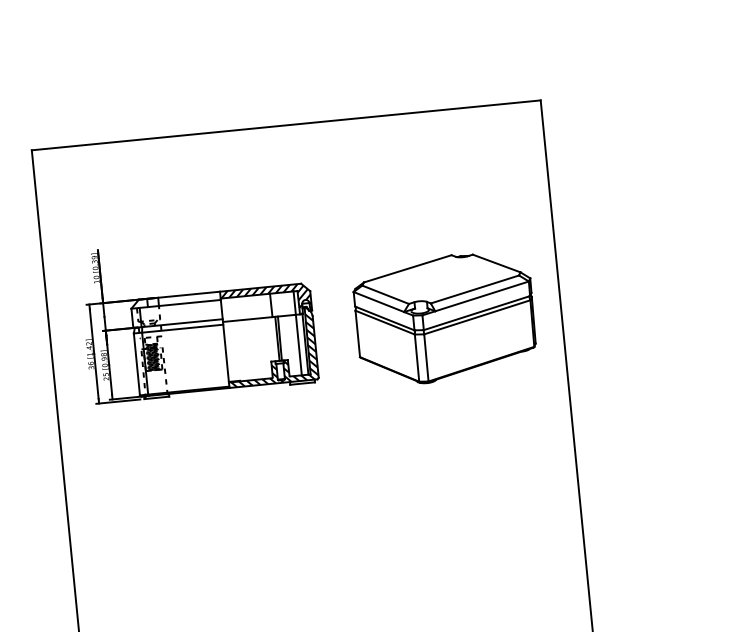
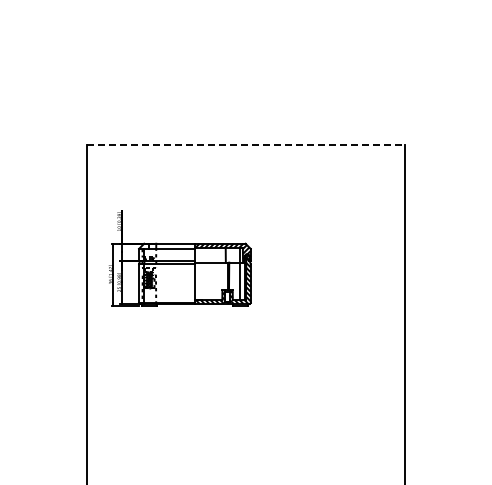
line: (287, 124) -> (246, 144), solid -> dashed
part: (444, 317) -> (332, 273), removed

